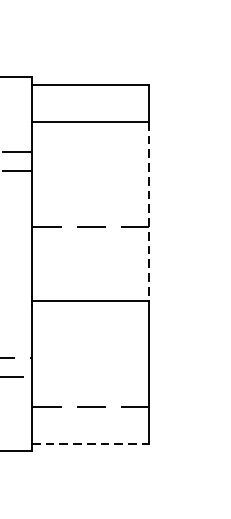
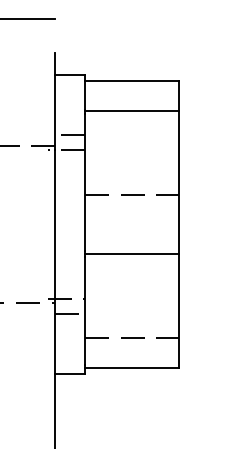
line: (148, 211) -> (178, 182), dashed -> solid
line: (89, 444) -> (131, 368), dashed -> solid

